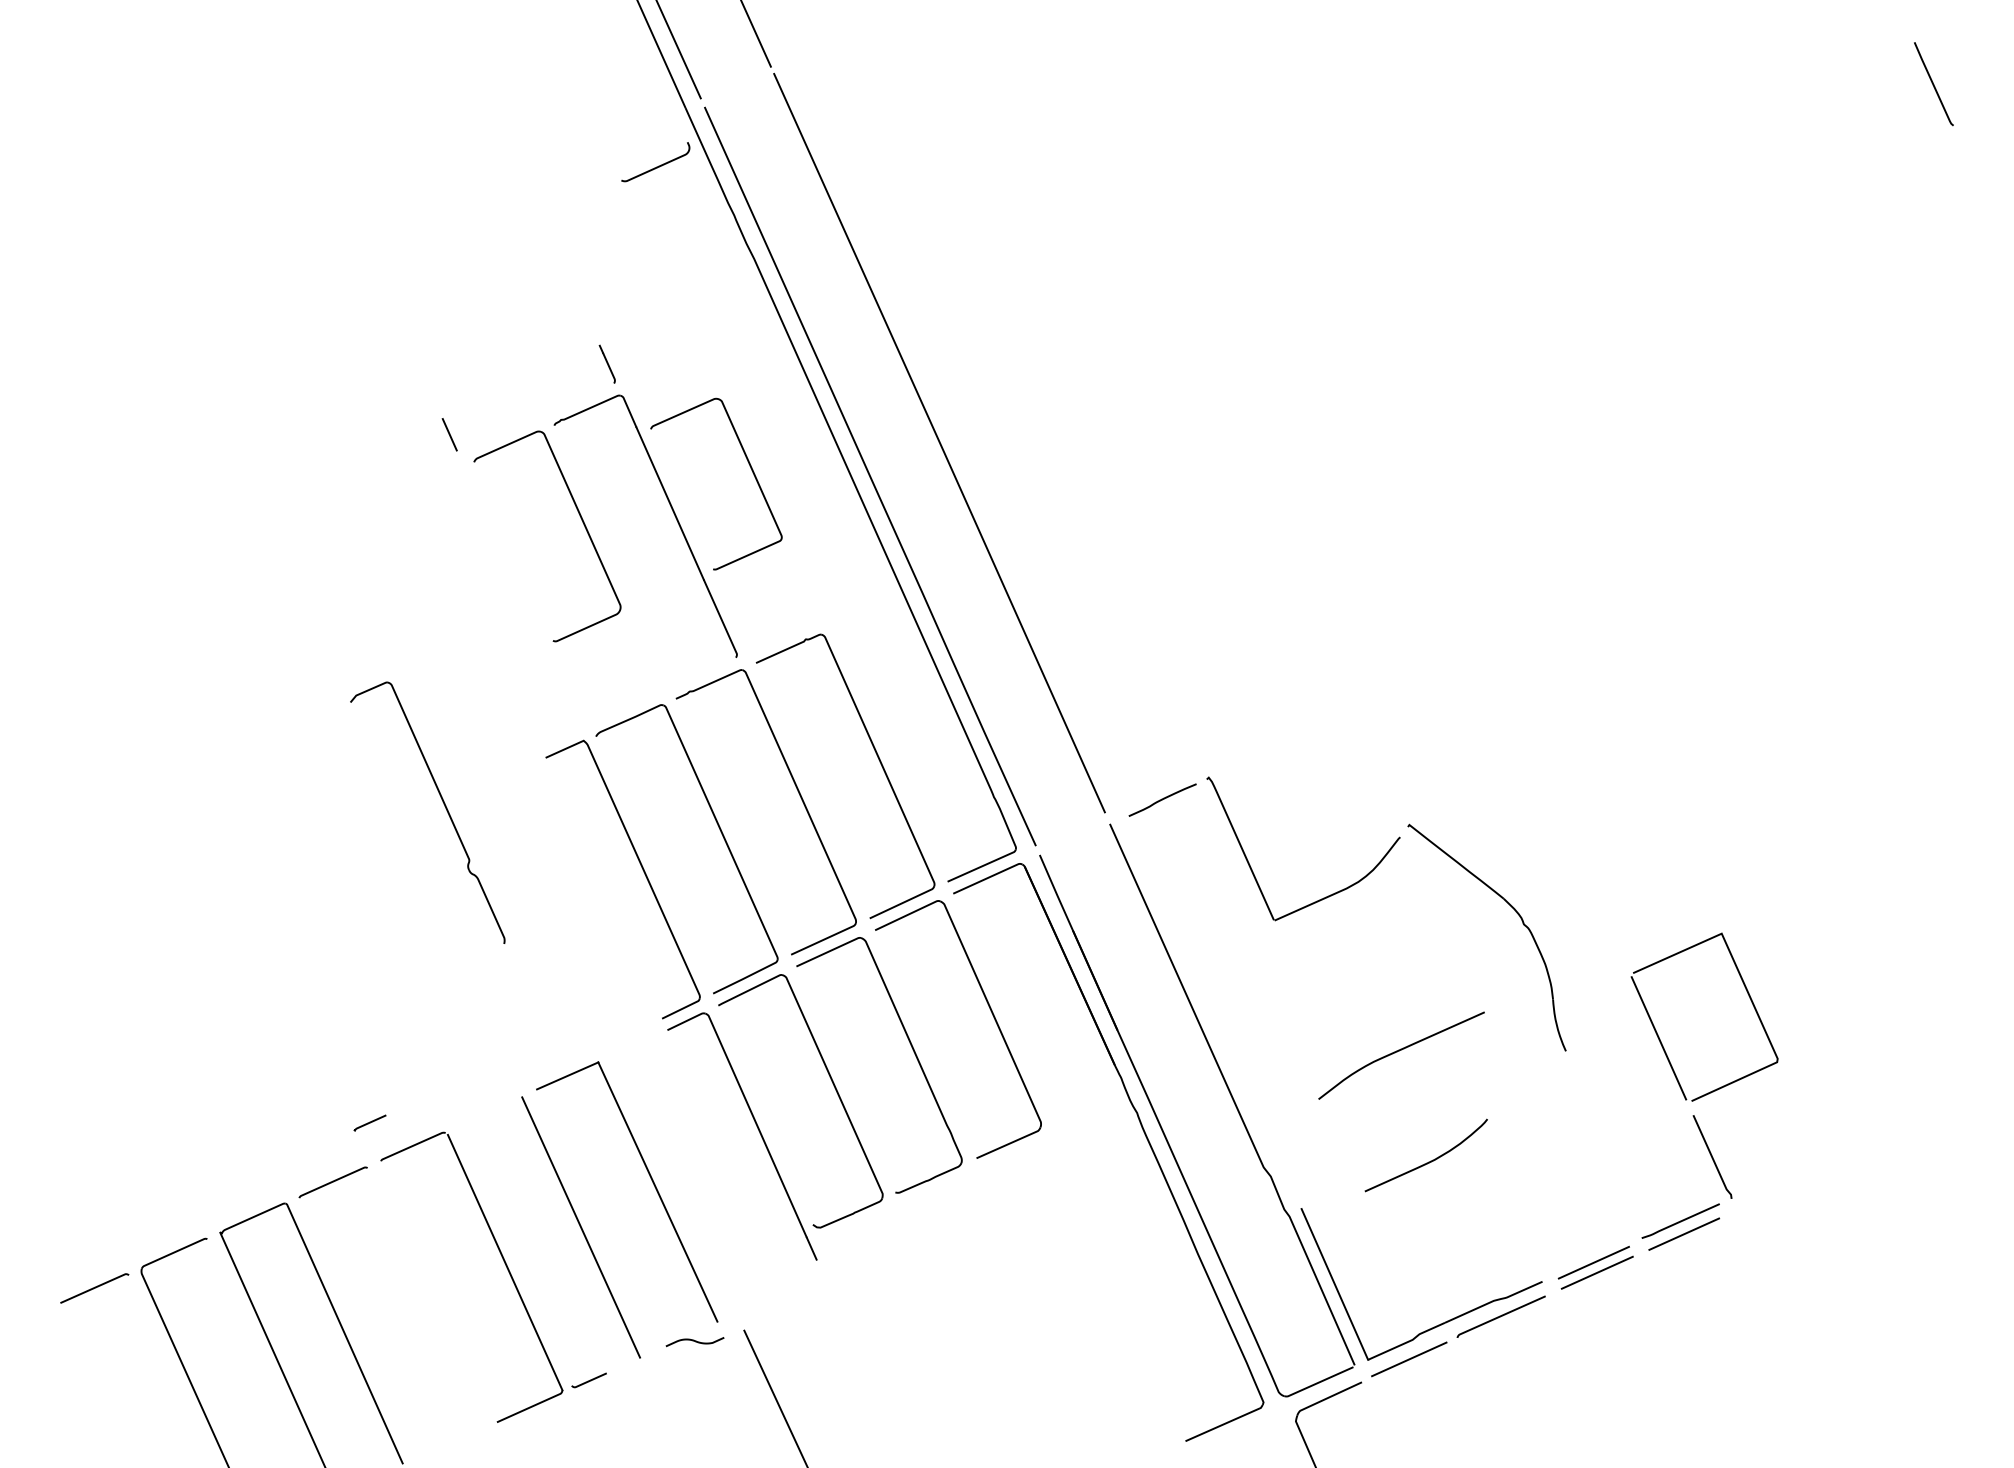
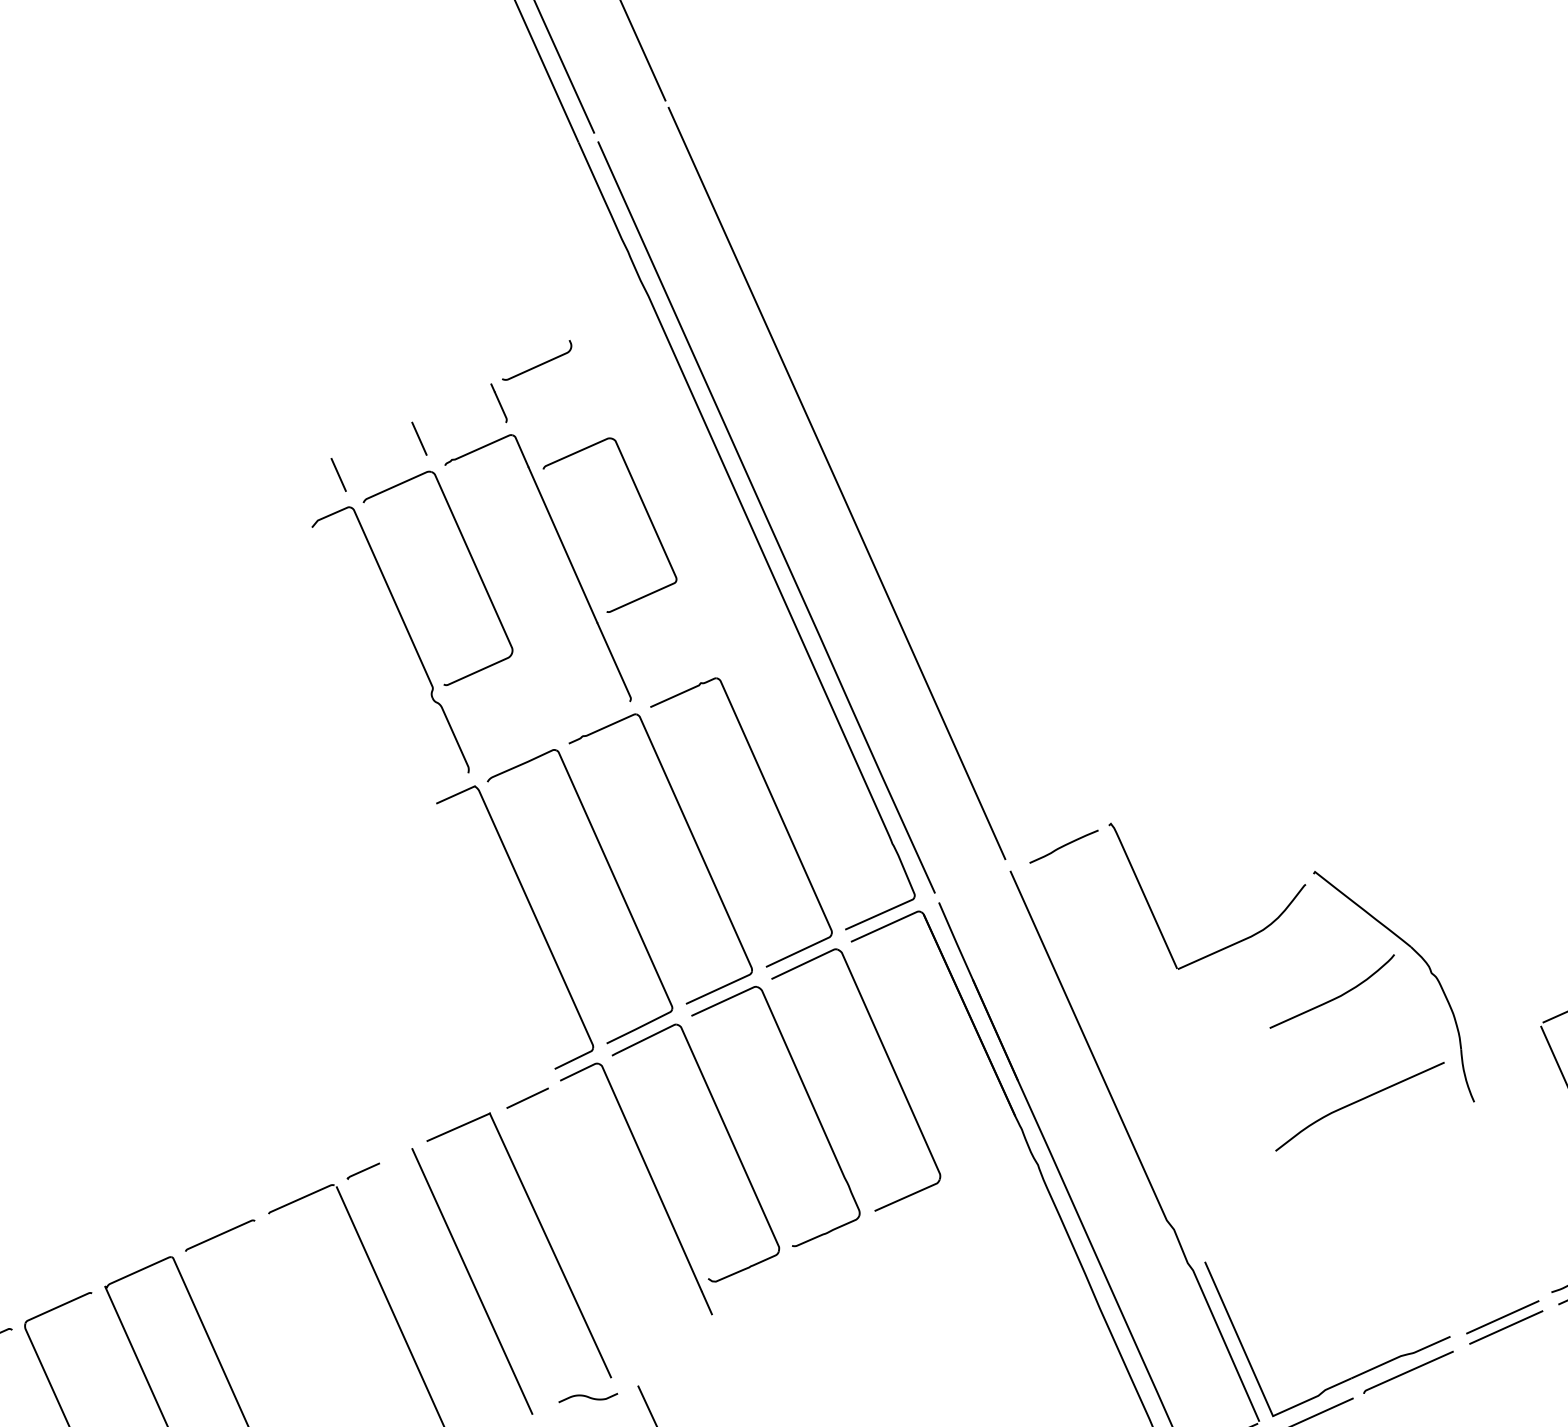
curve: (656, 166) -> (537, 364), moved
line: (529, 398) -> (419, 438), added
part: (443, 804) -> (406, 631), moved
line: (635, 1046) -> (527, 1097), added
curve: (1399, 1051) -> (1357, 1102), moved
line: (369, 1122) -> (362, 1170), moved
curve: (1428, 1161) -> (1334, 997), moved

